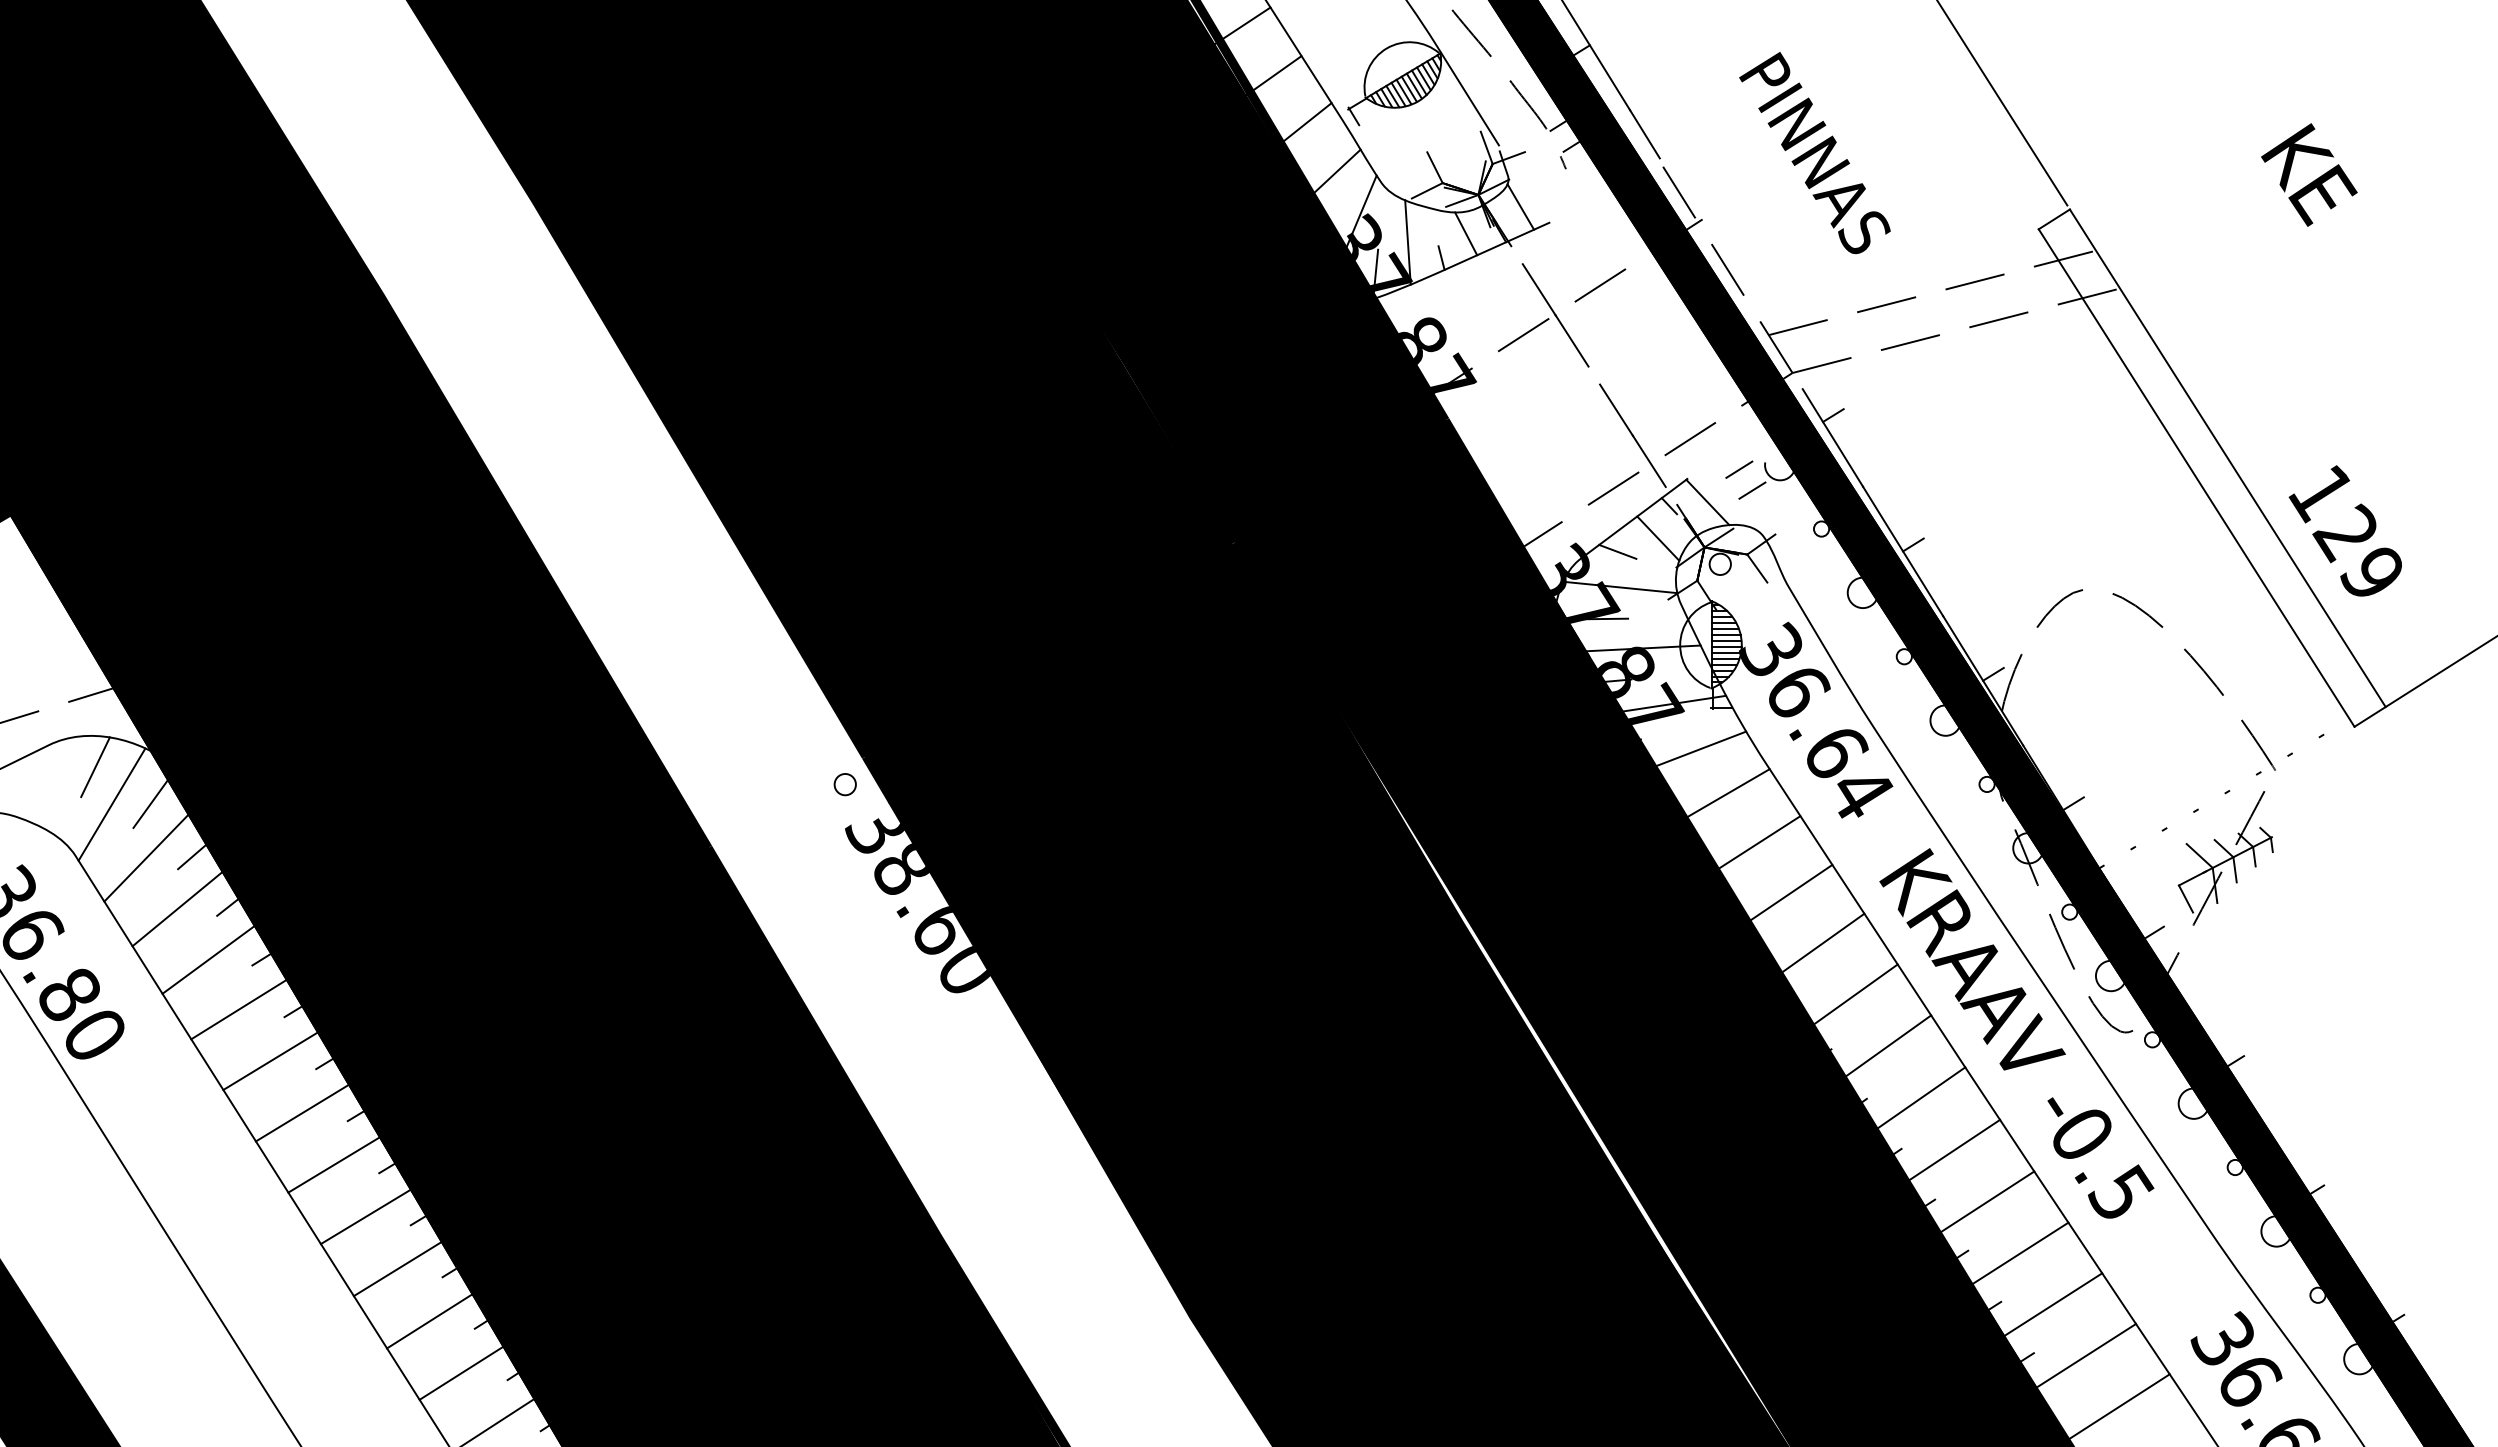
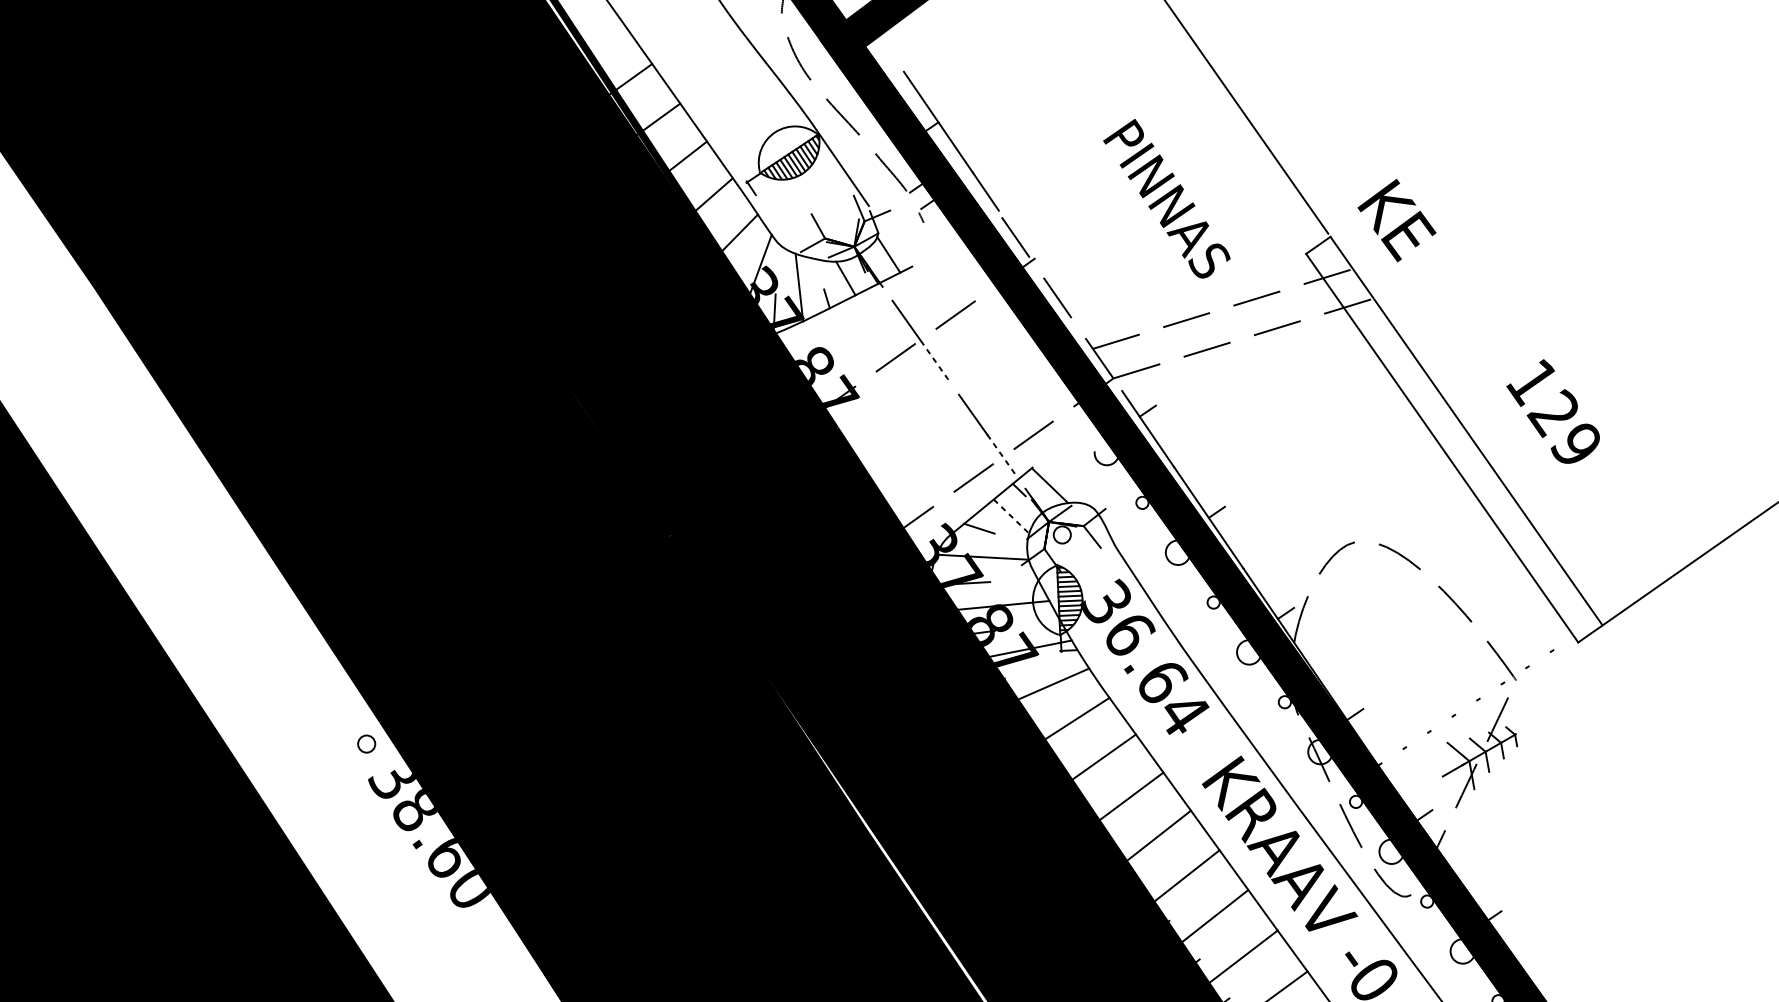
text: (1814, 153) -> (1166, 199), moved
text: (2309, 174) -> (1397, 220), moved
line: (1572, 341) -> (935, 361), solid -> dashed
line: (1649, 461) -> (1001, 454), solid -> dashed
line: (1739, 469) -> (1074, 458), removed
line: (1752, 490) -> (1085, 474), removed
text: (2344, 530) -> (1552, 411), moved
line: (1658, 538) -> (1011, 516), solid -> dashed
line: (2185, 898) -> (1448, 786), removed

